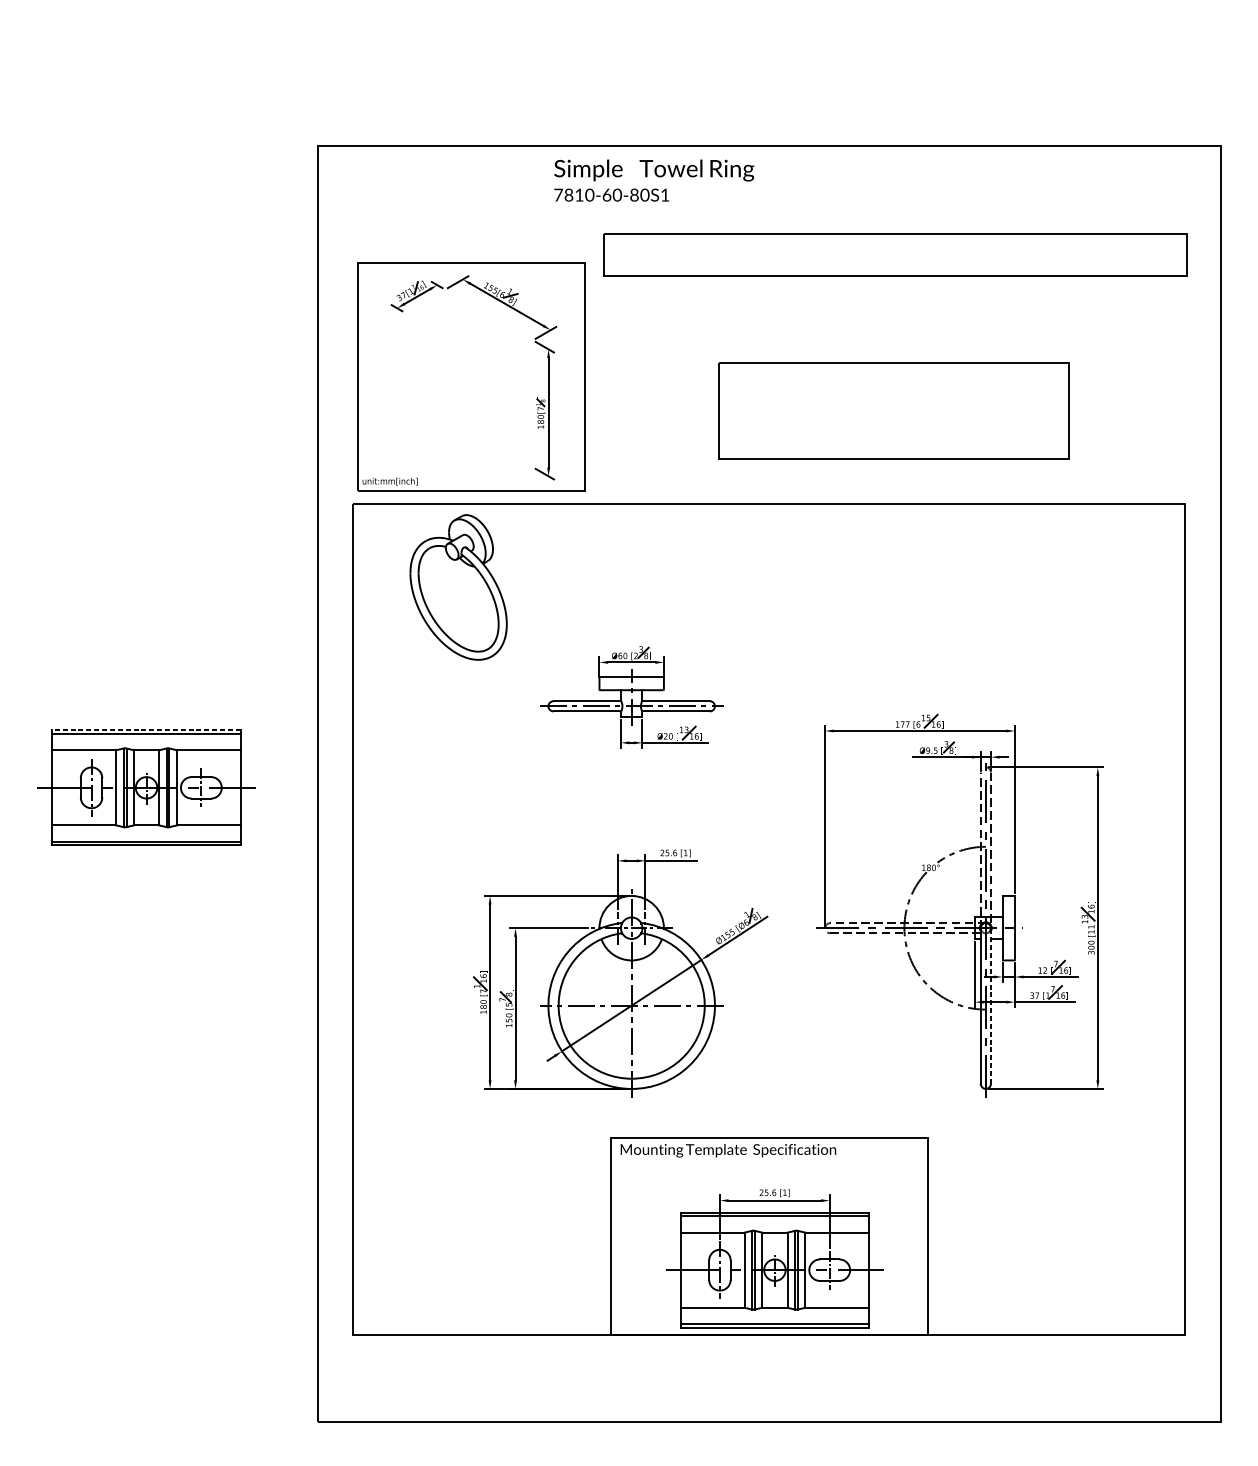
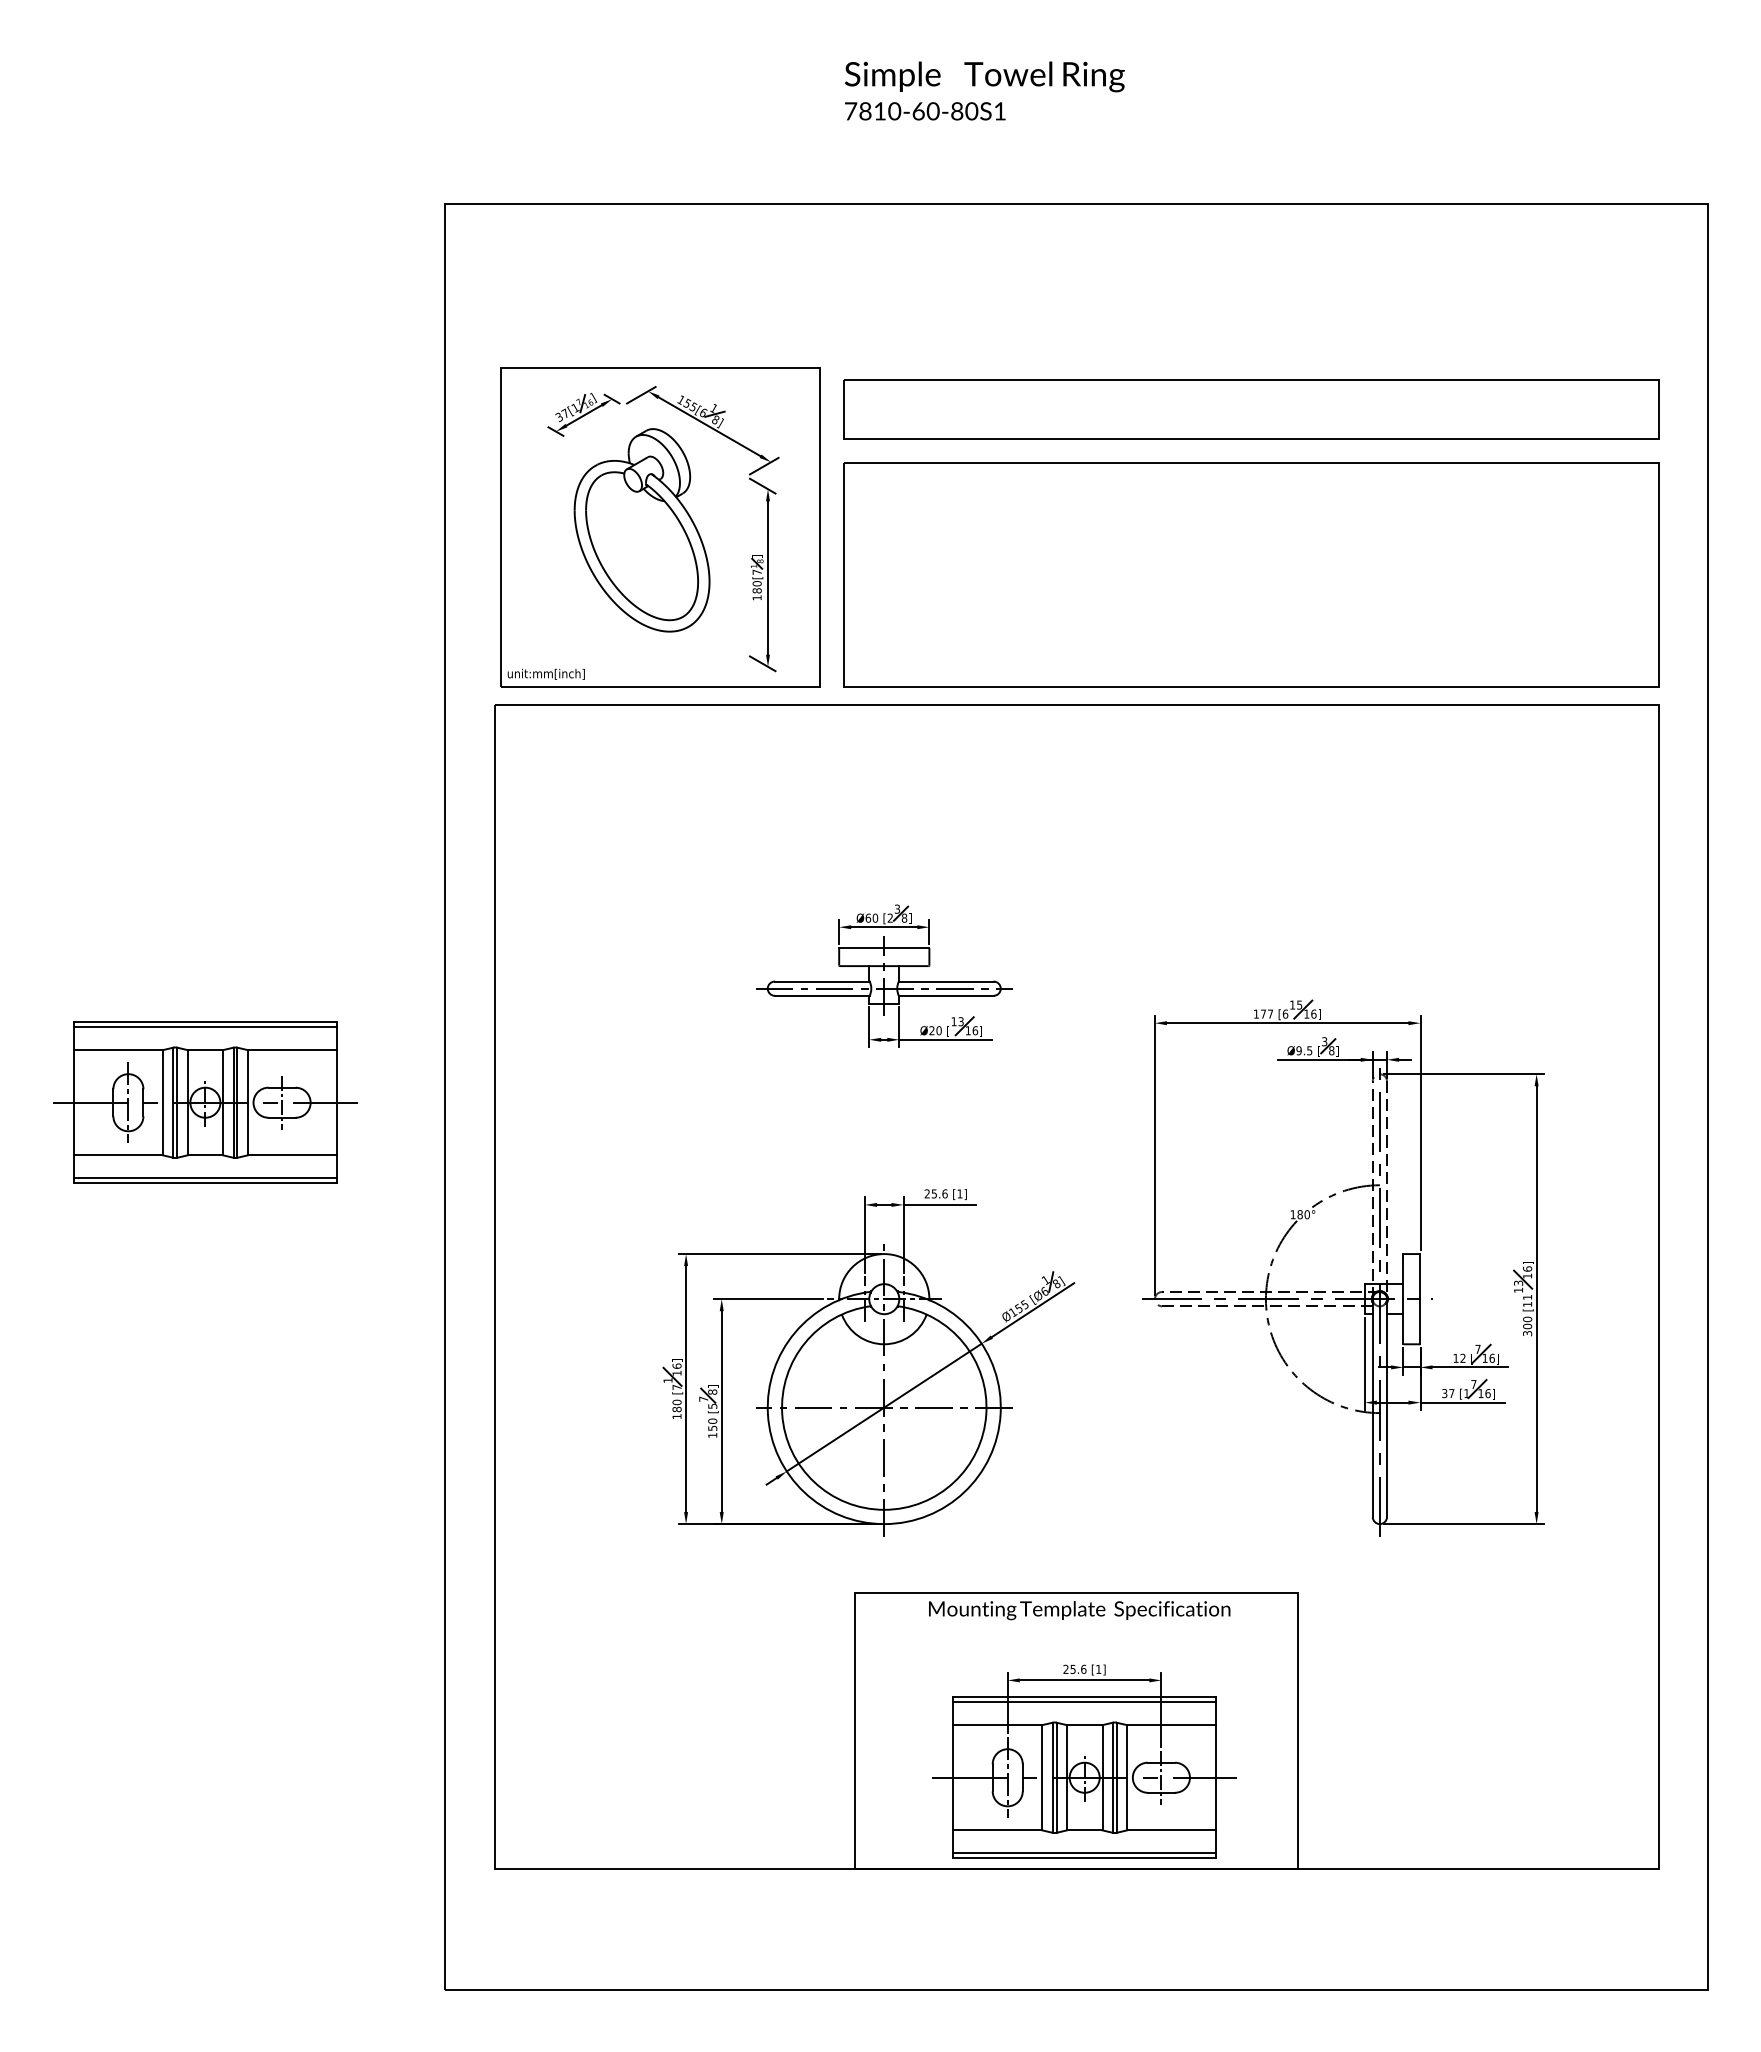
text: (654, 180) -> (984, 90), moved
part: (895, 254) -> (1251, 409), moved
part: (894, 410) -> (1251, 574), size x1.67
part: (458, 587) -> (641, 530), moved
line: (146, 730) -> (205, 1022), dashed -> solid
line: (991, 1005) -> (1387, 1407), dashed -> solid
text: (728, 1150) -> (1079, 1610), moved

